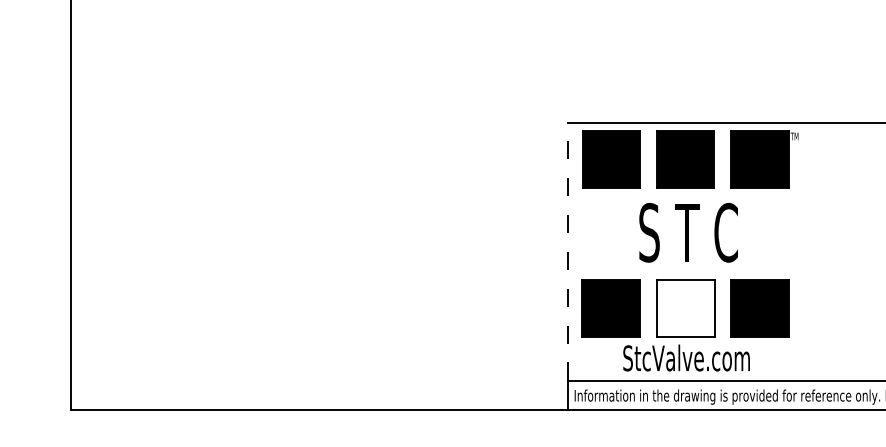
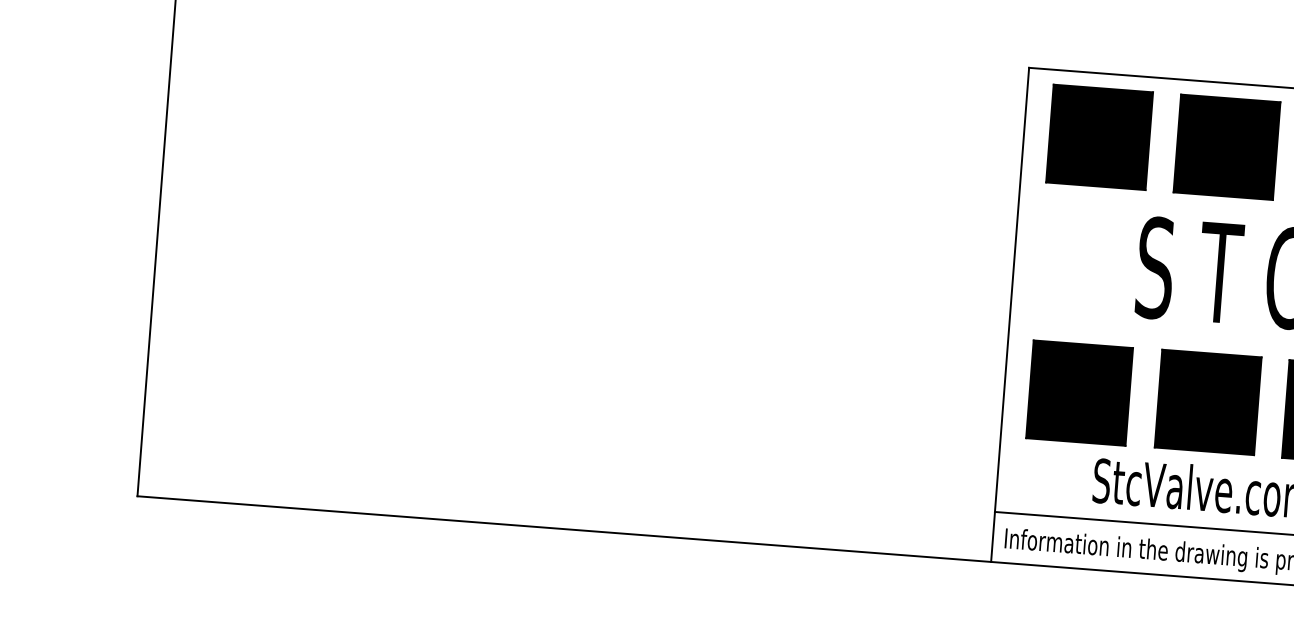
line: (567, 251) -> (1011, 289), dashed -> solid
fill: (685, 307) -> (1207, 401), added

